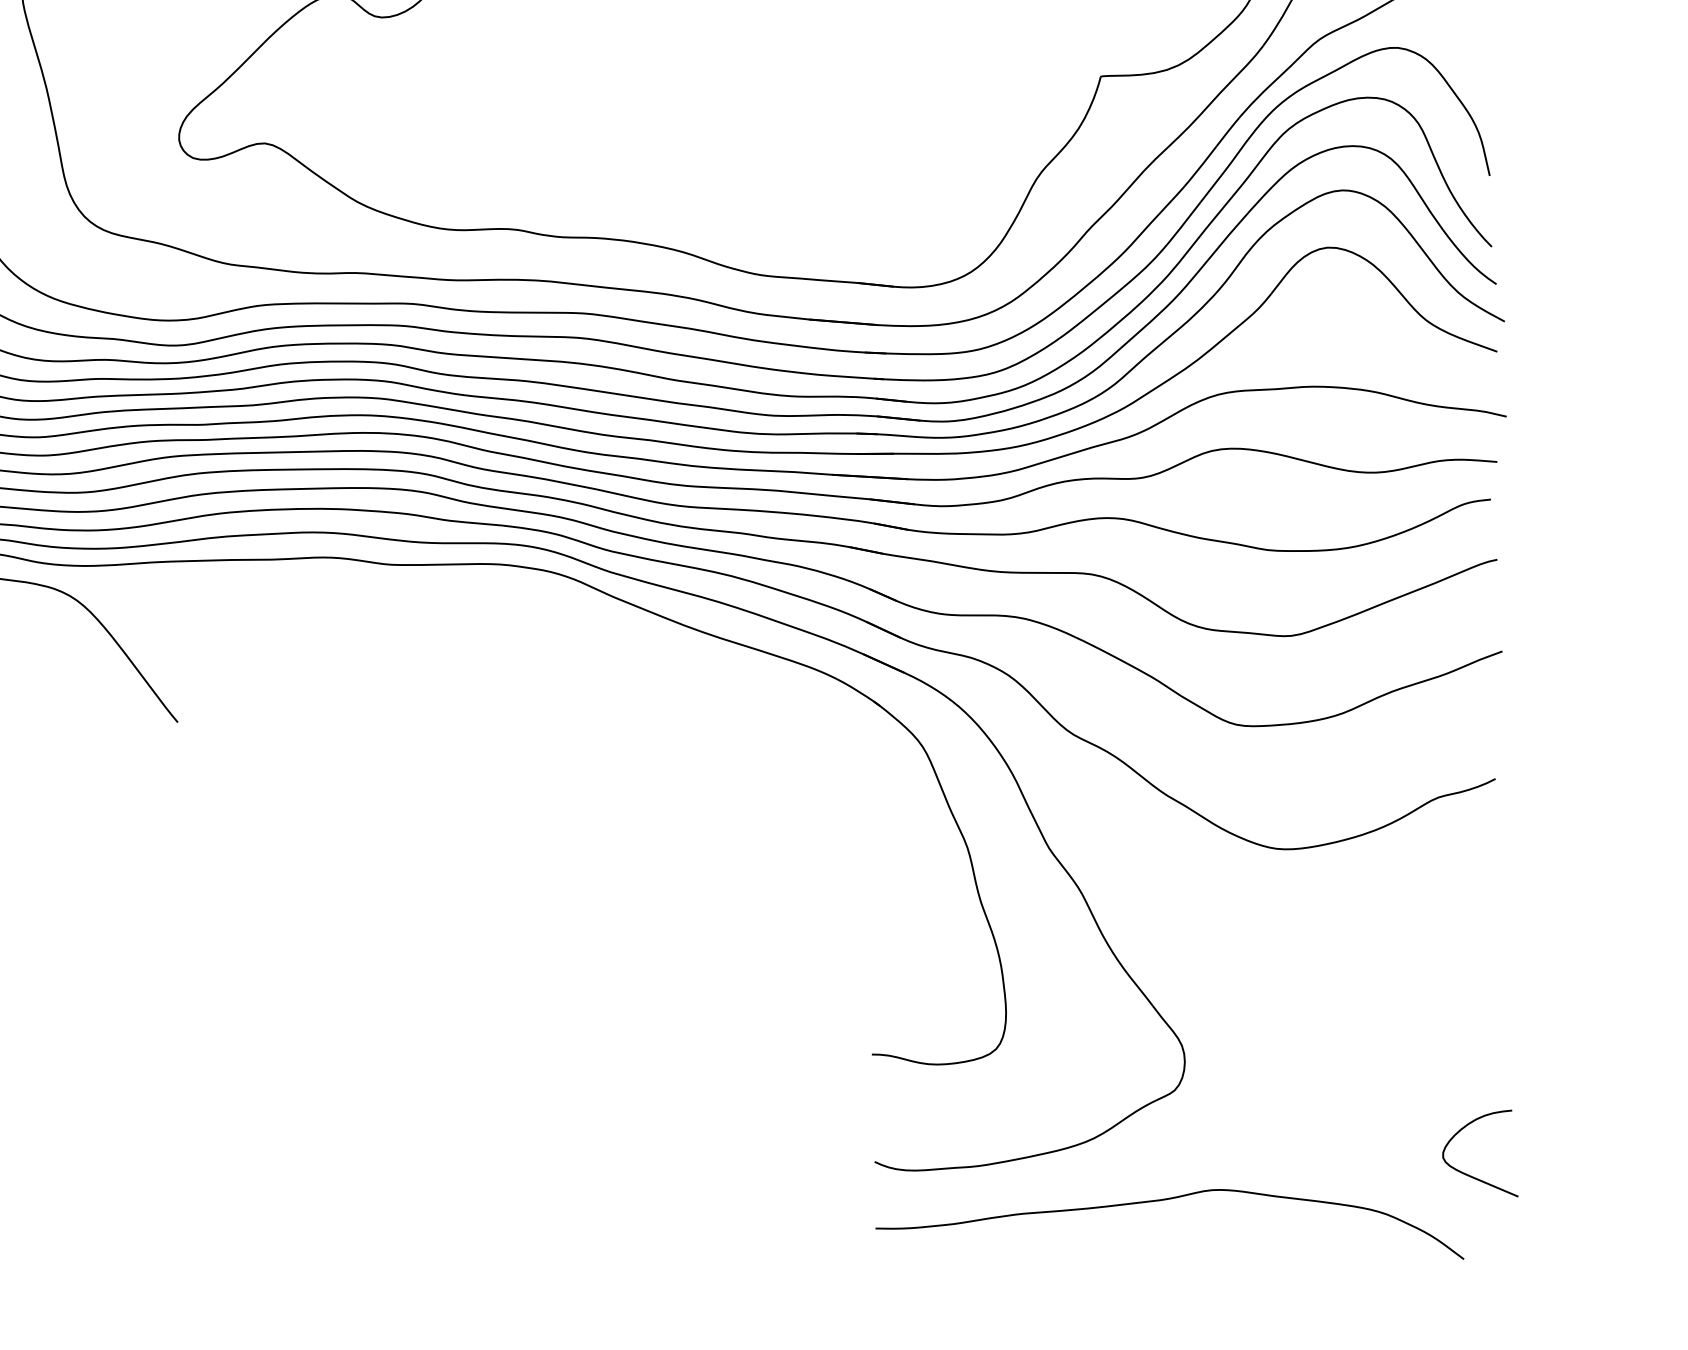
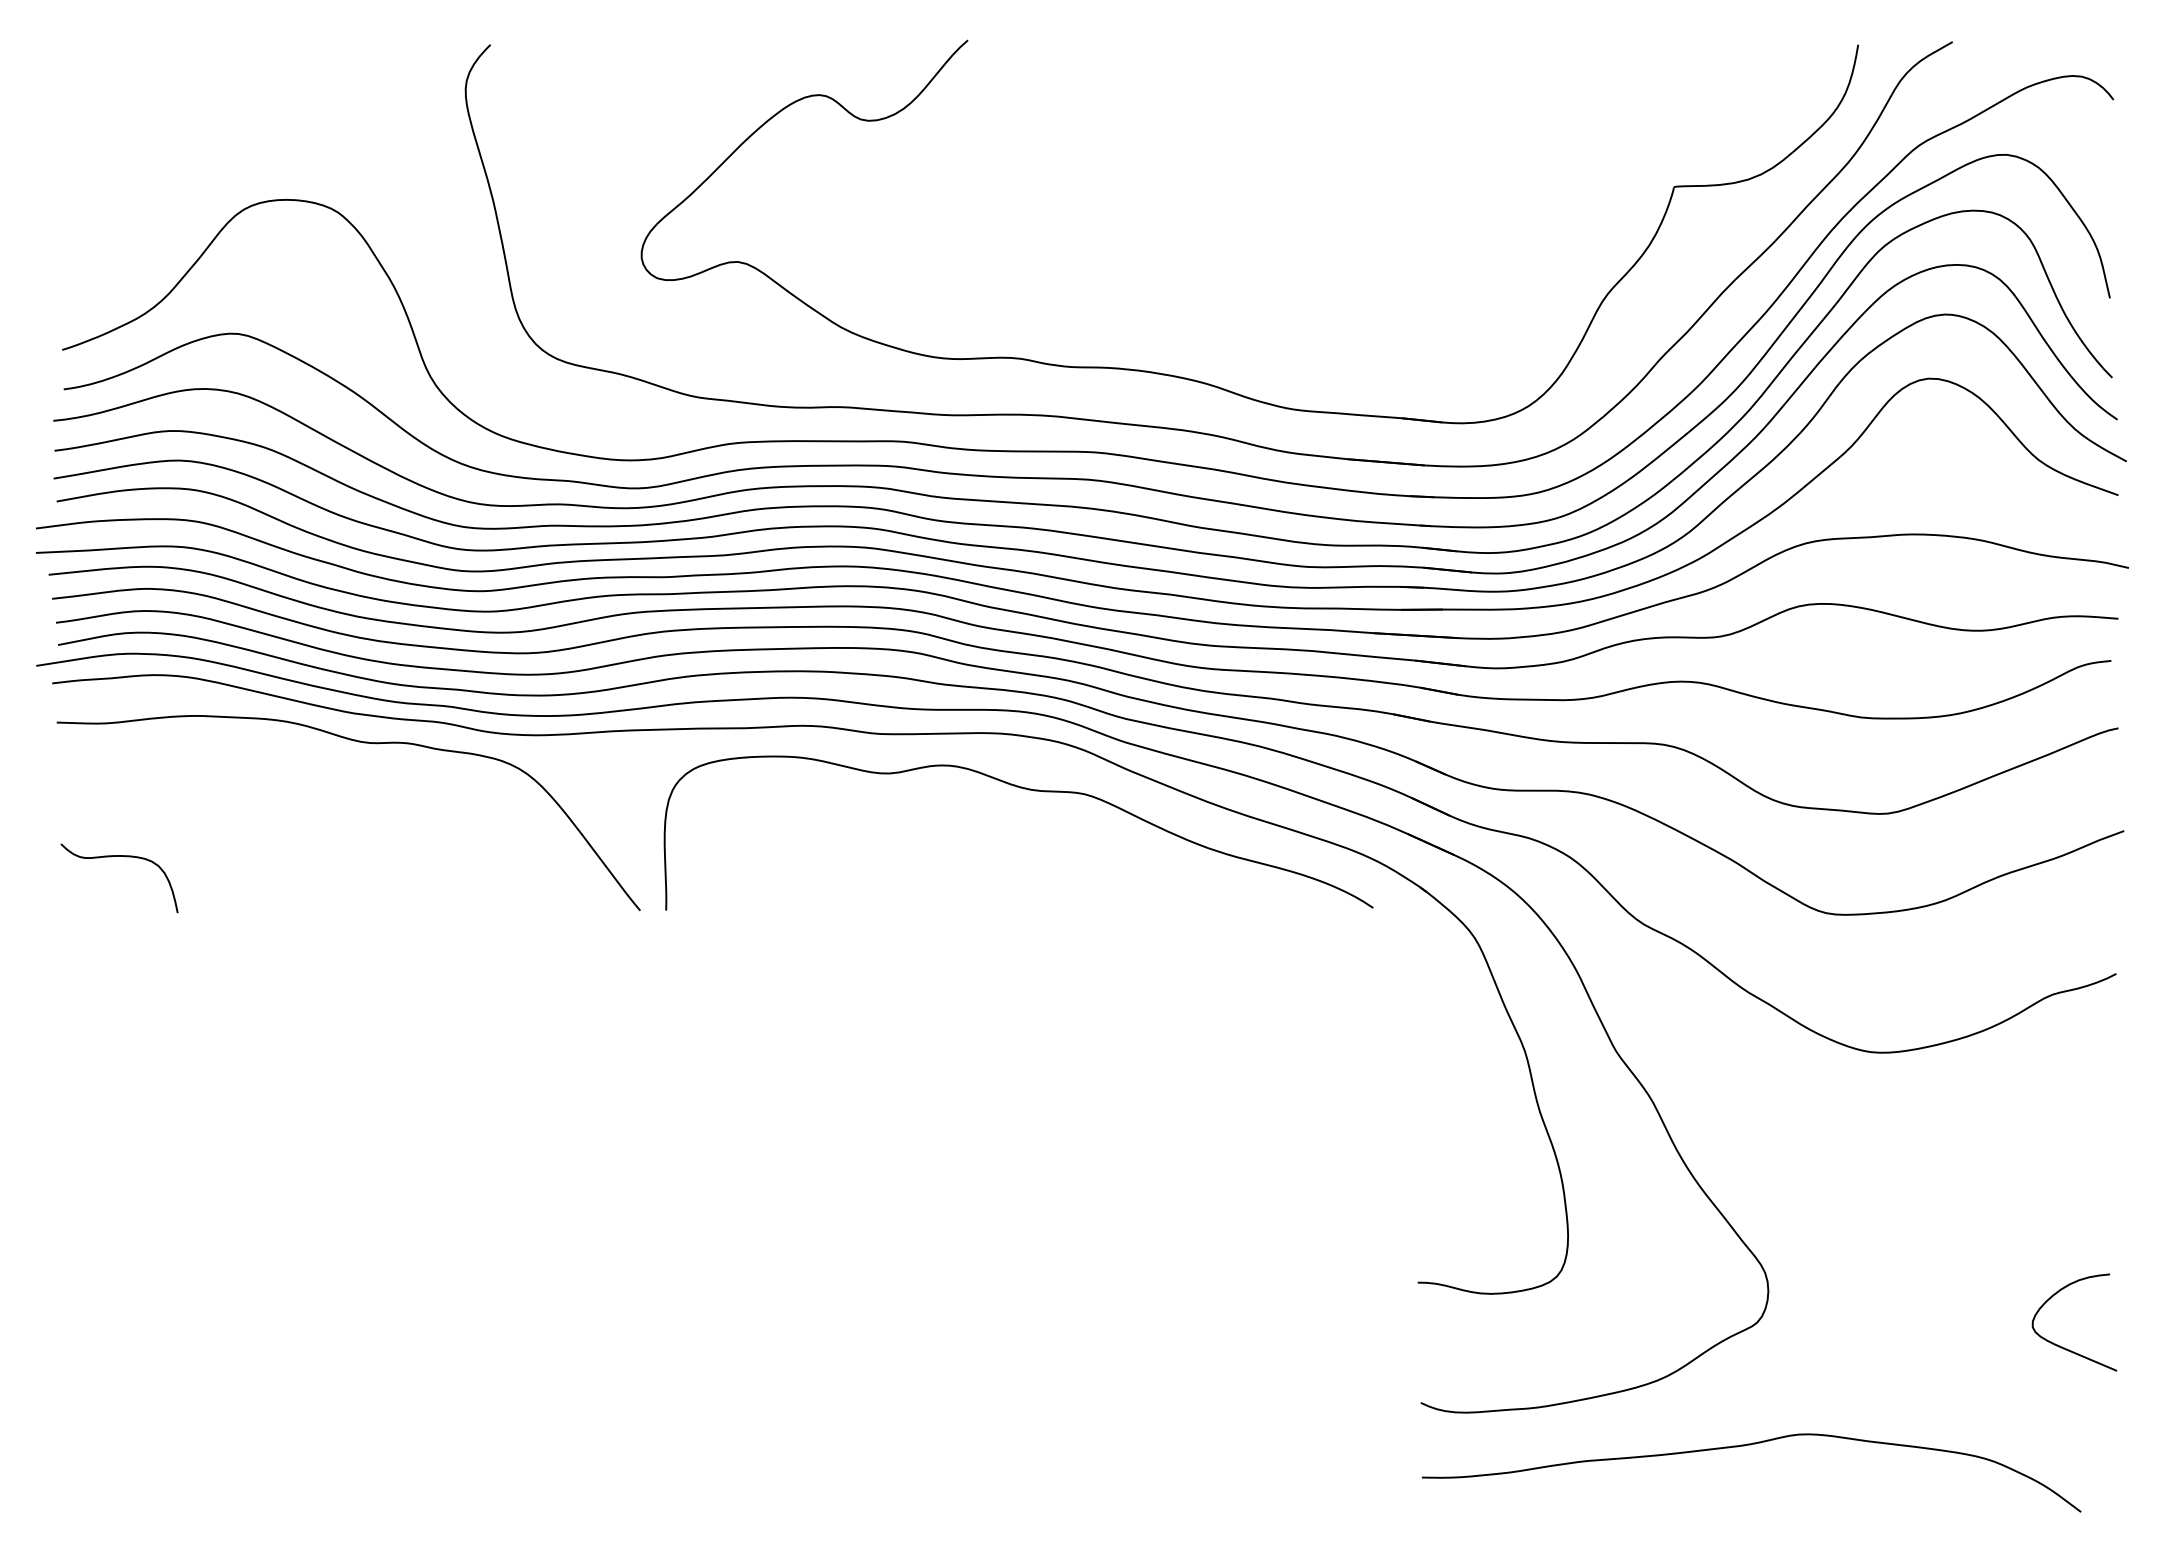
curve: (524, 615) -> (1028, 790), added
curve: (1469, 1174) -> (2062, 1346), moved

